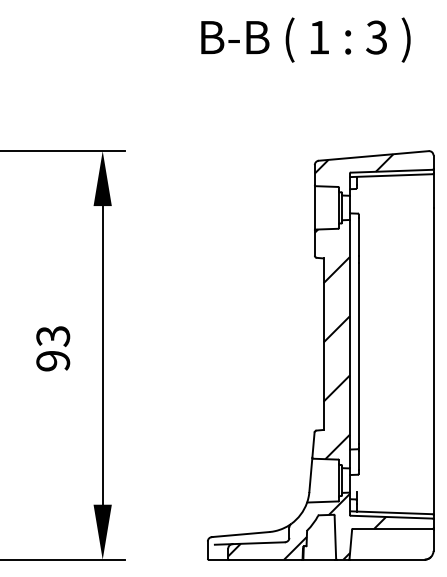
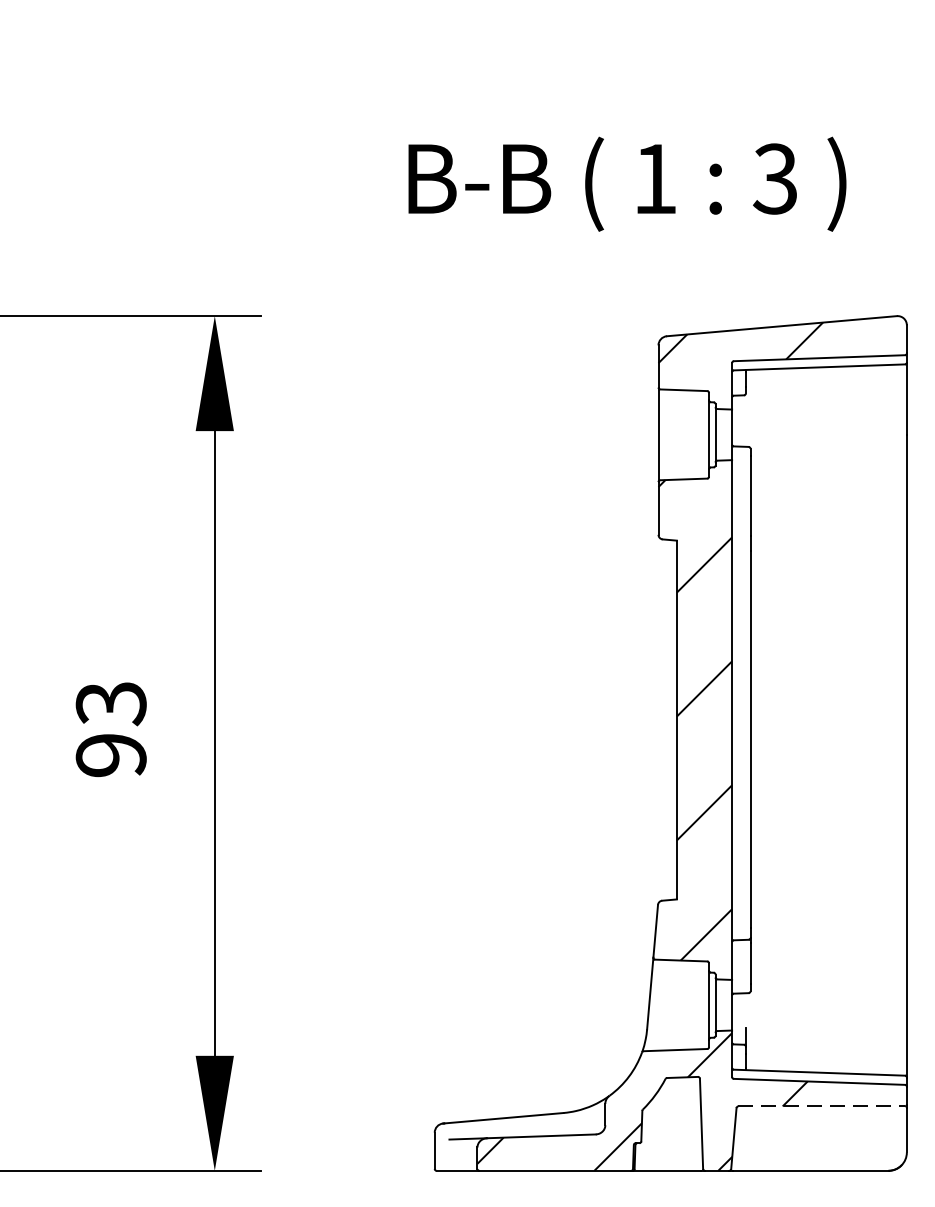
text: (305, 39) -> (626, 183), moved
line: (392, 528) -> (821, 1105), solid -> dashed

